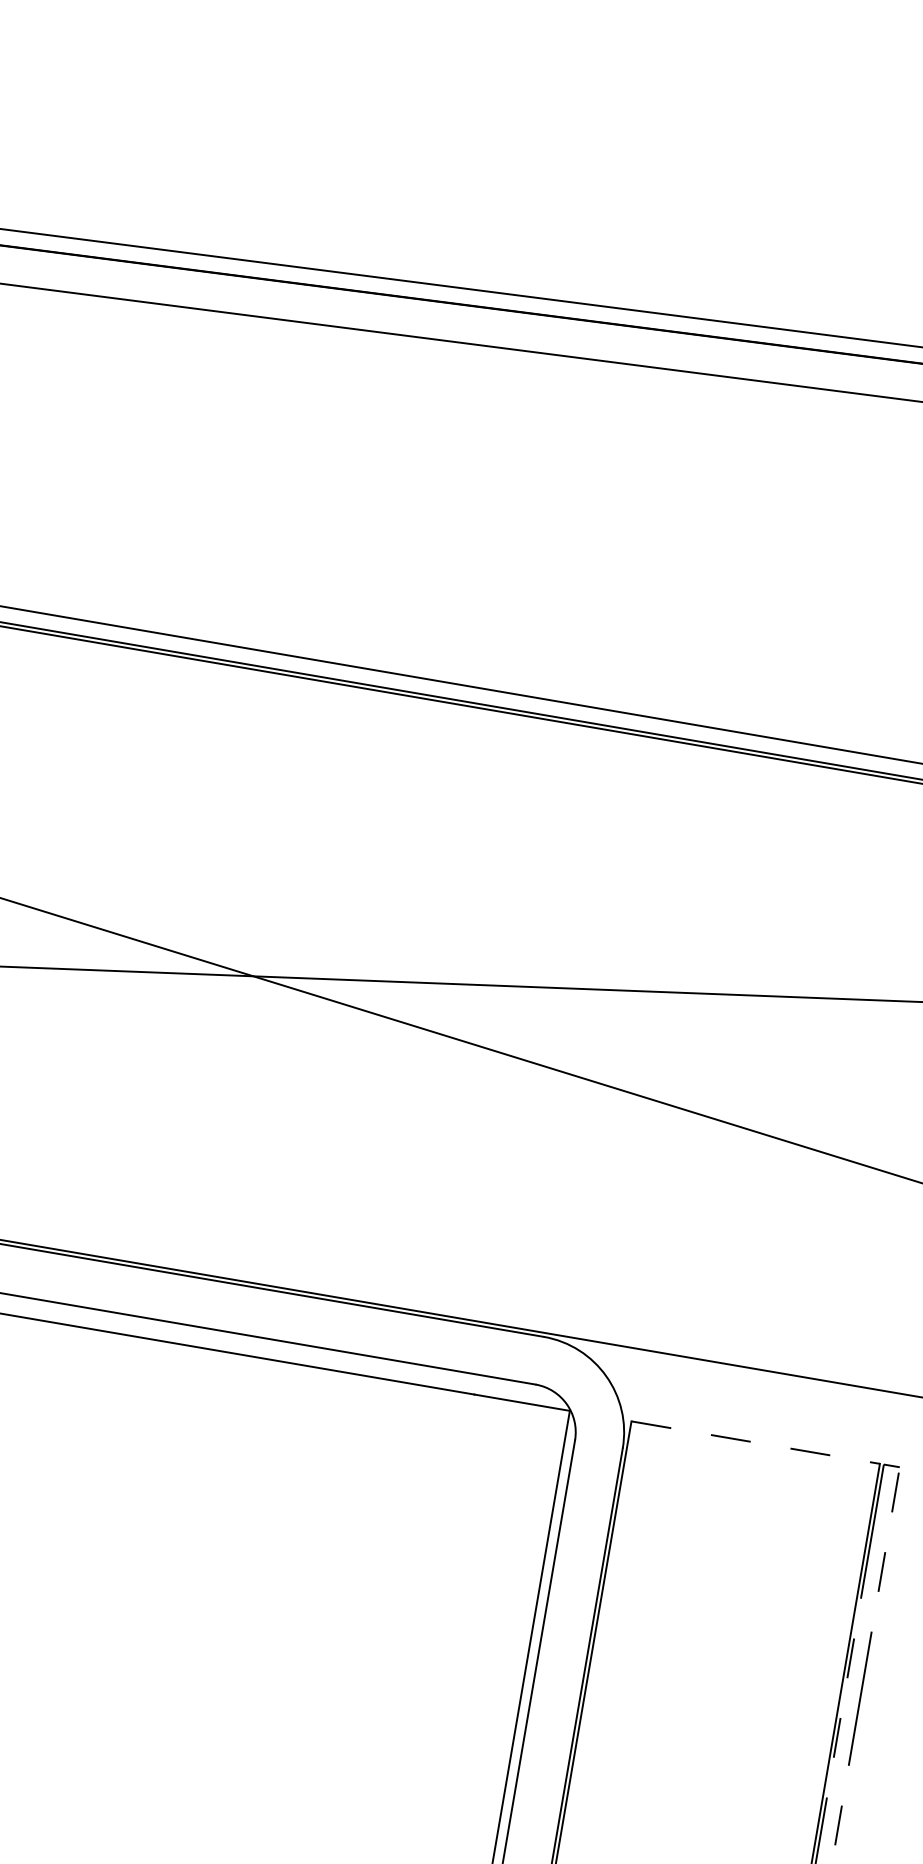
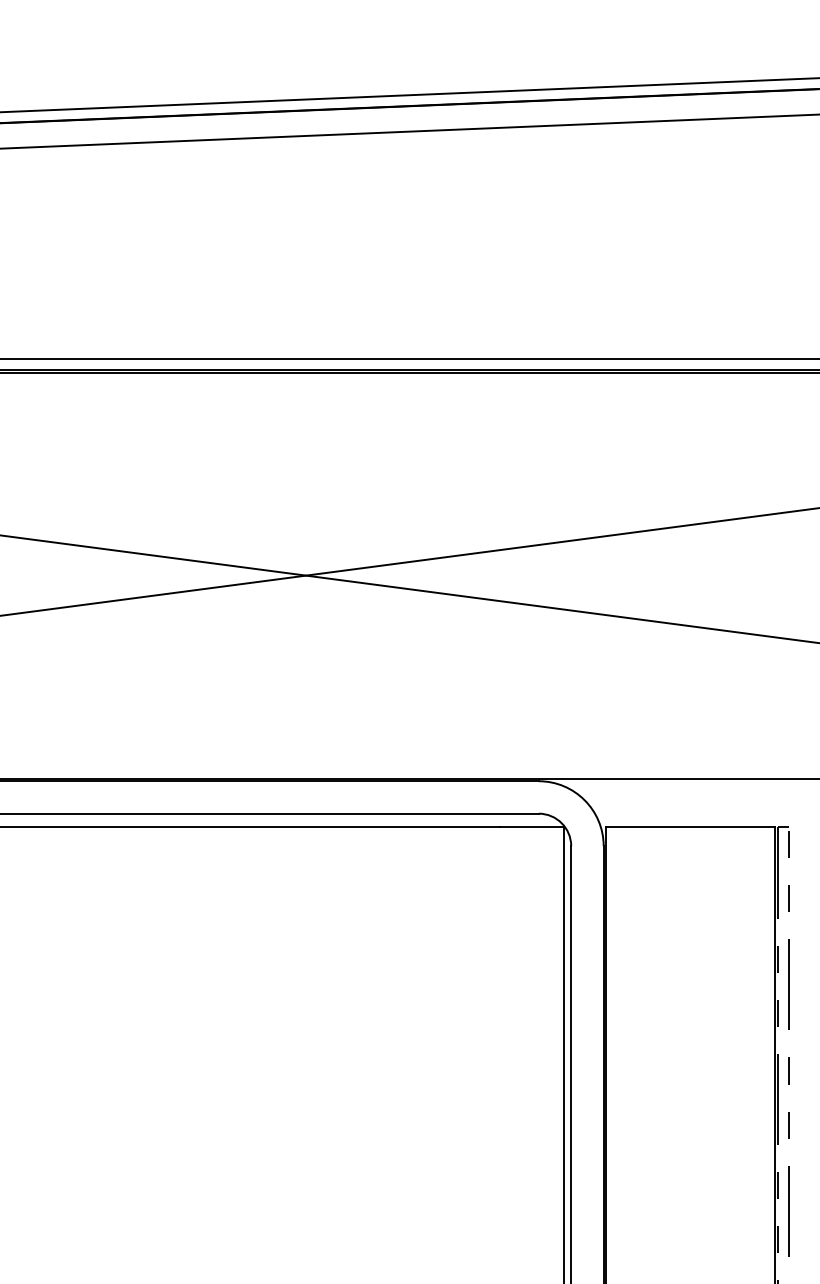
line: (755, 1442) -> (690, 827), dashed -> solid

